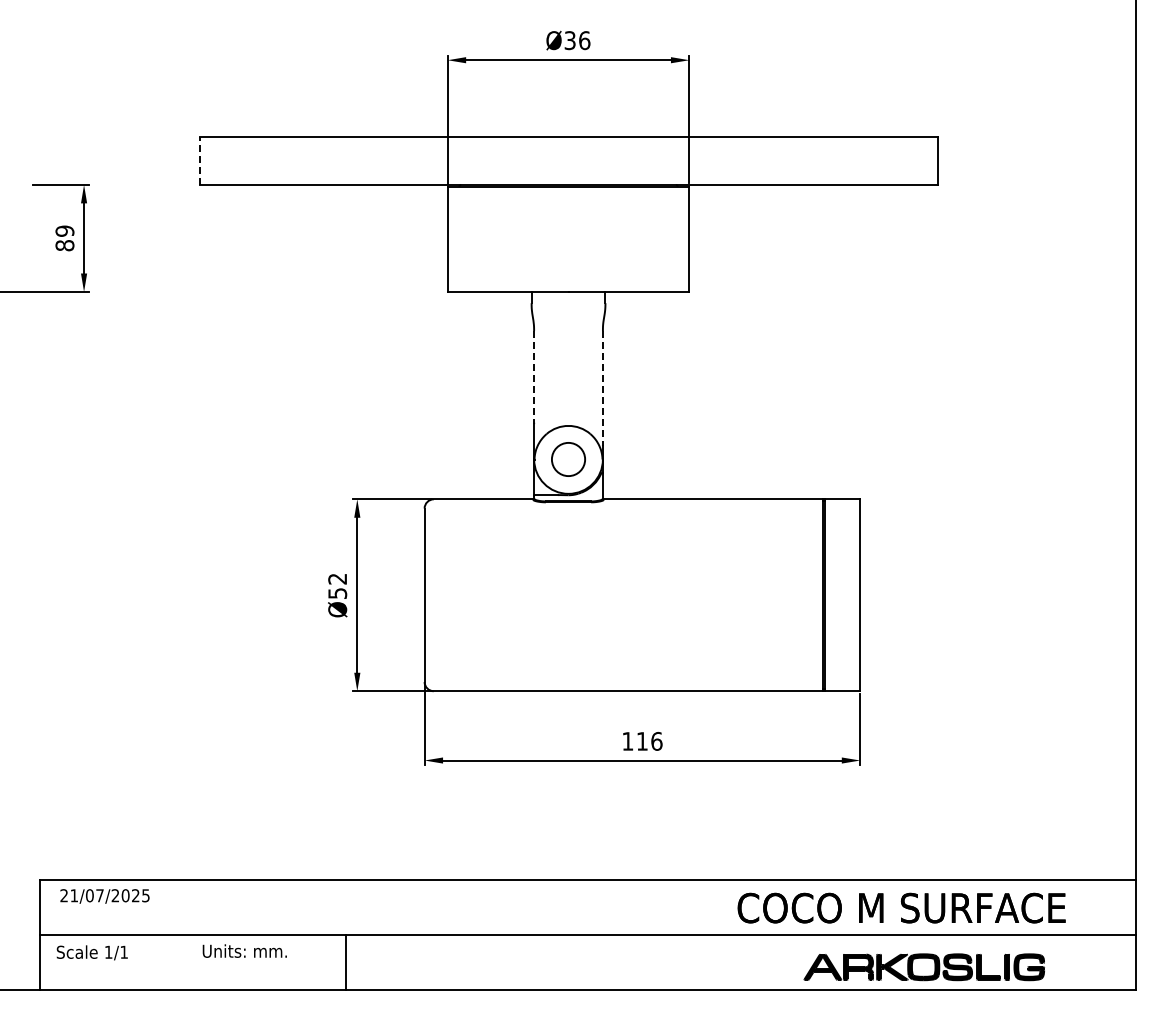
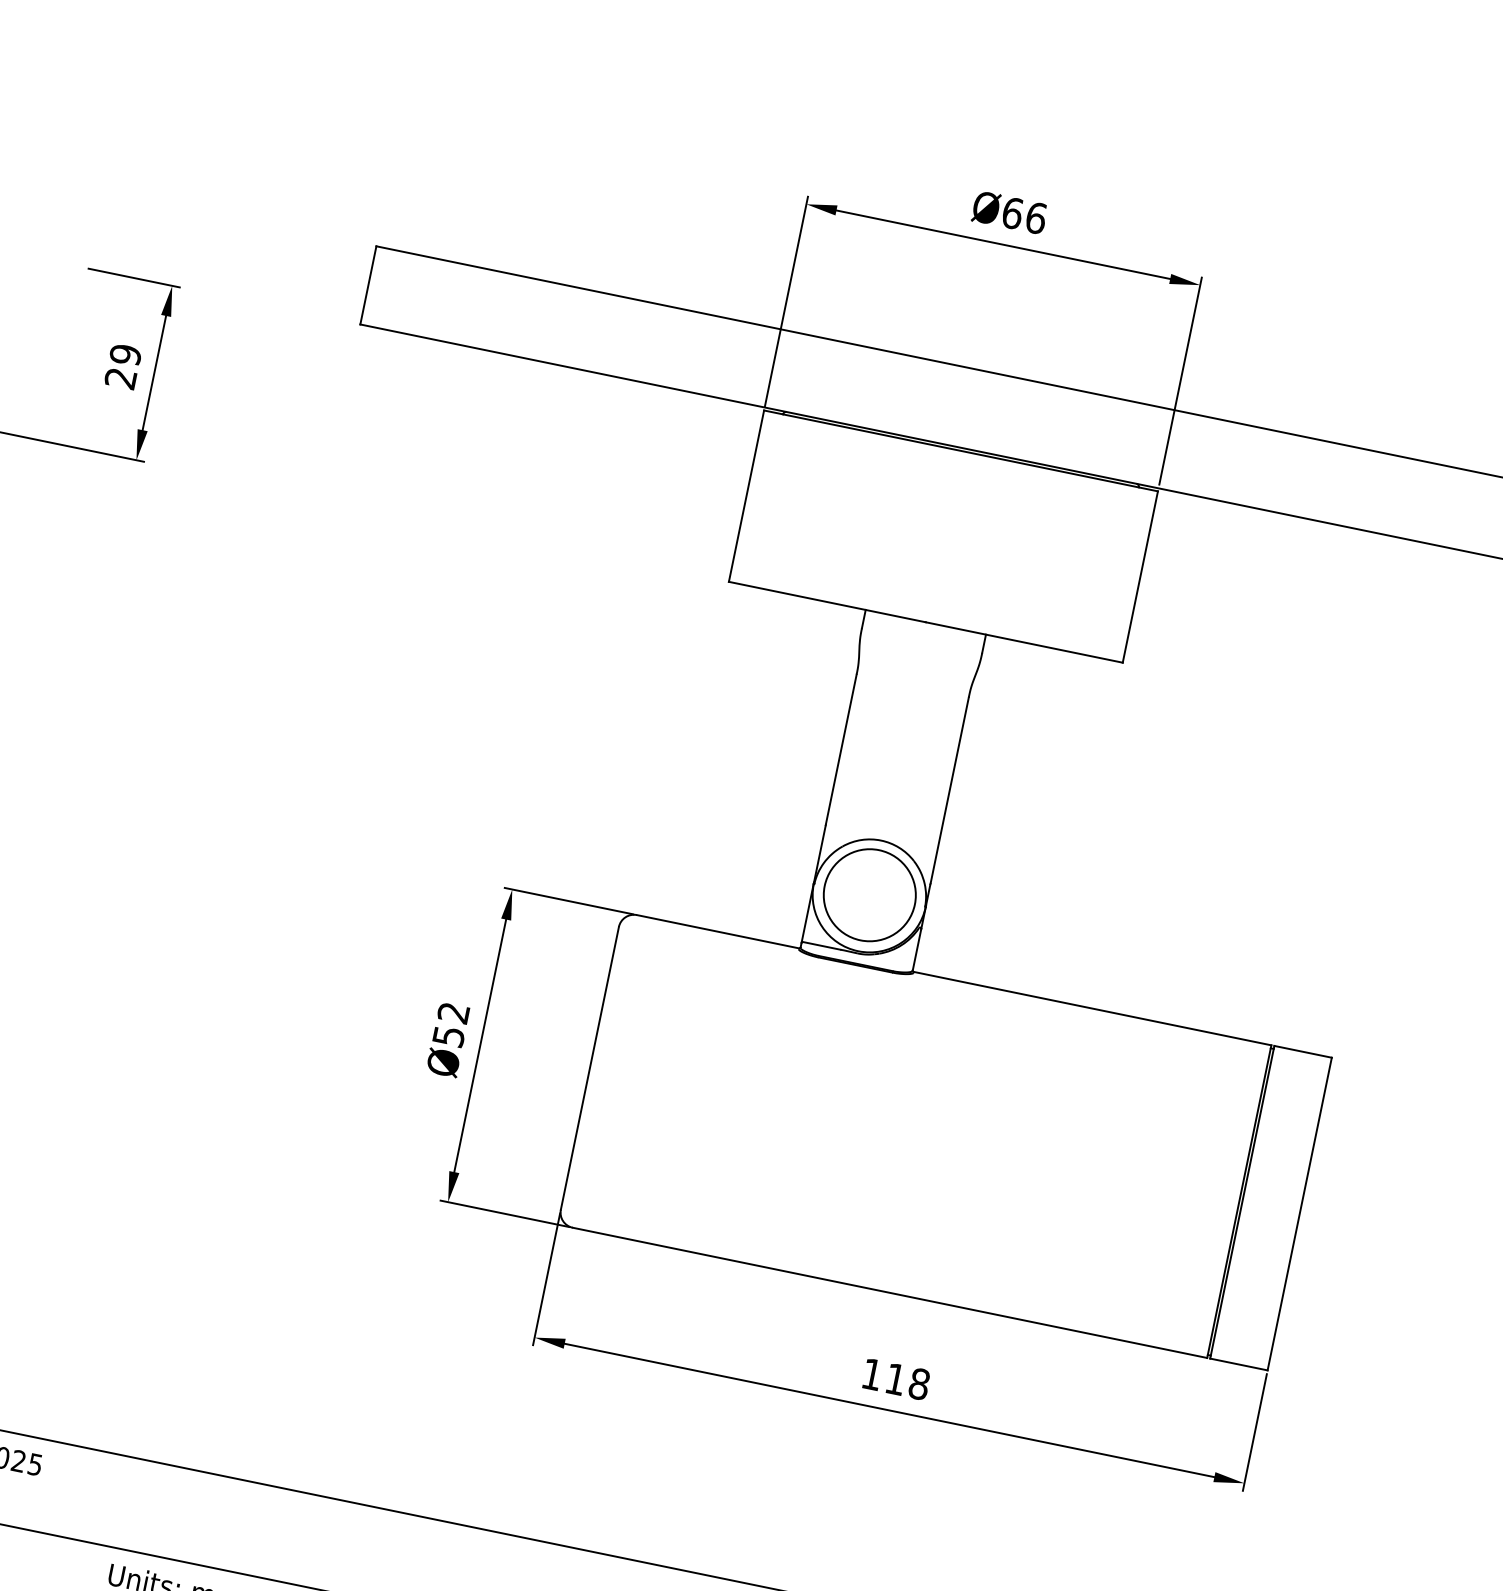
text: (569, 40) -> (1011, 212), Ø36 -> Ø66
line: (199, 160) -> (368, 284), dashed -> solid
text: (64, 245) -> (120, 378), 89 -> 29
line: (534, 376) -> (842, 748), dashed -> solid
line: (602, 388) -> (948, 790), dashed -> solid
circle: (568, 459) -> (869, 895), size x1.67
text: (656, 740) -> (919, 1382), 116 -> 118

